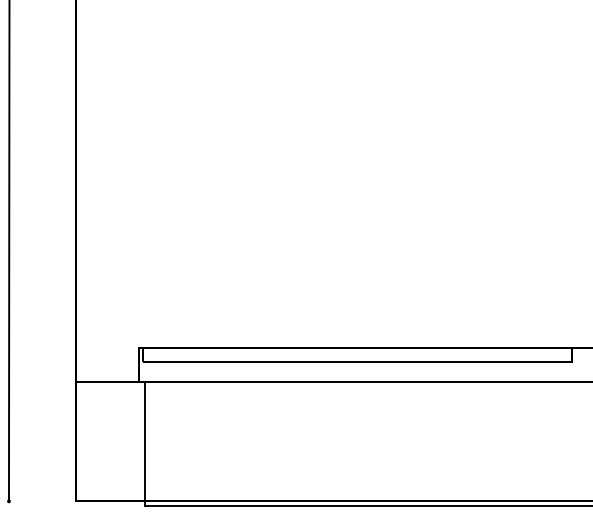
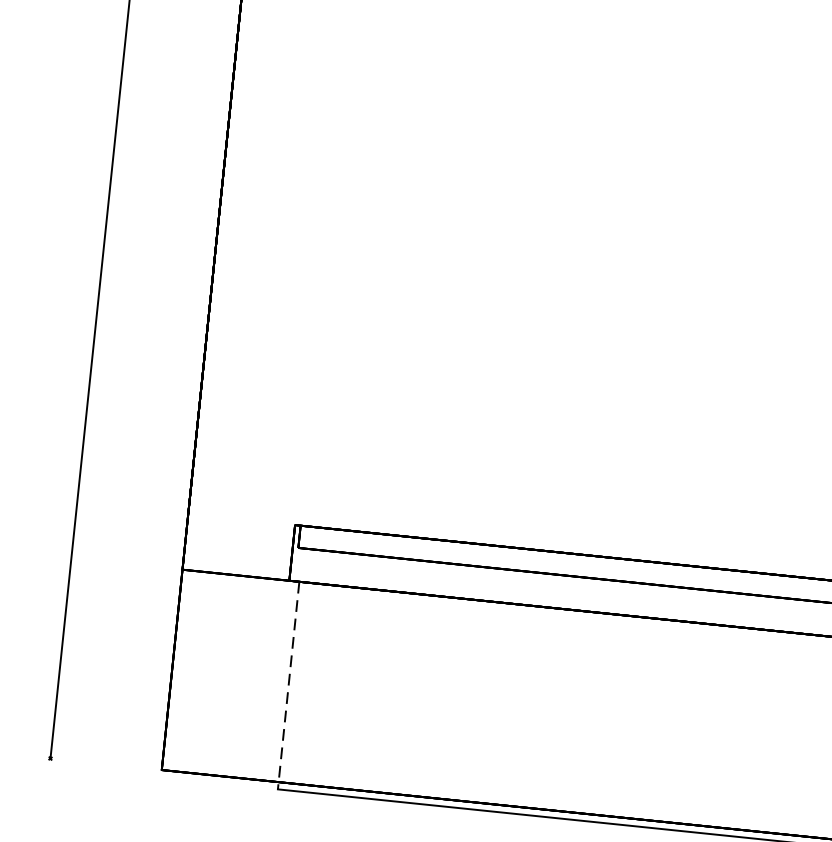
line: (145, 444) -> (288, 687), solid -> dashed

